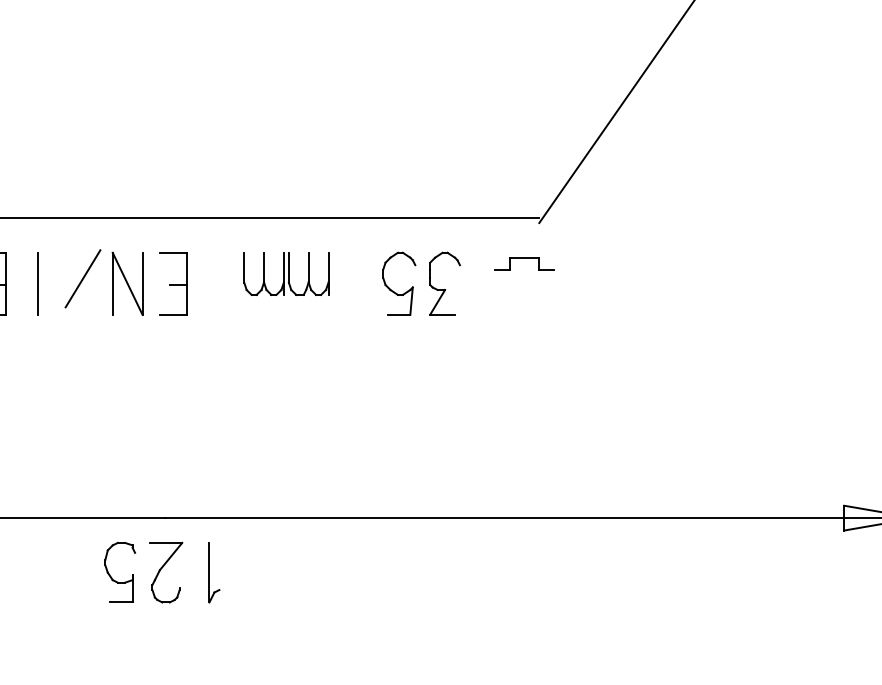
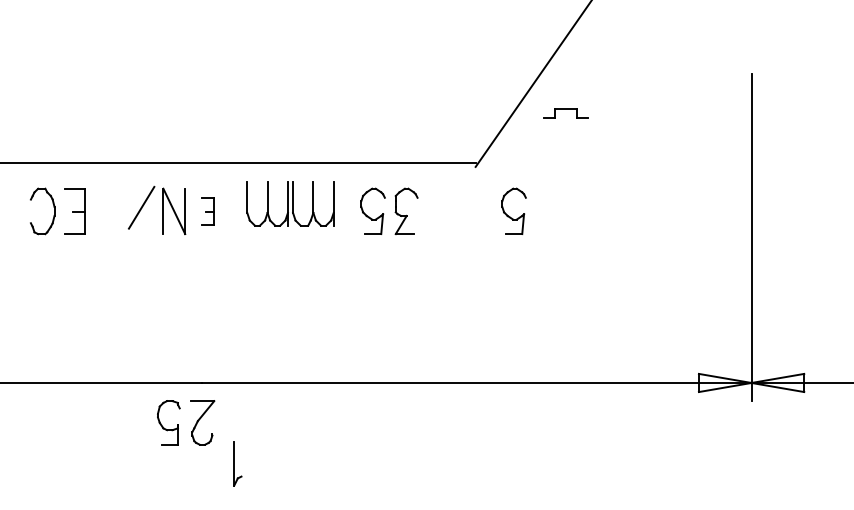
part: (524, 263) -> (565, 113), moved
part: (286, 274) -> (290, 204), size x1.4
line: (37, 283) -> (108, 211), removed
part: (172, 283) -> (207, 211), size x0.6
part: (586, 290) -> (510, 216), added
part: (213, 572) -> (237, 463), moved

